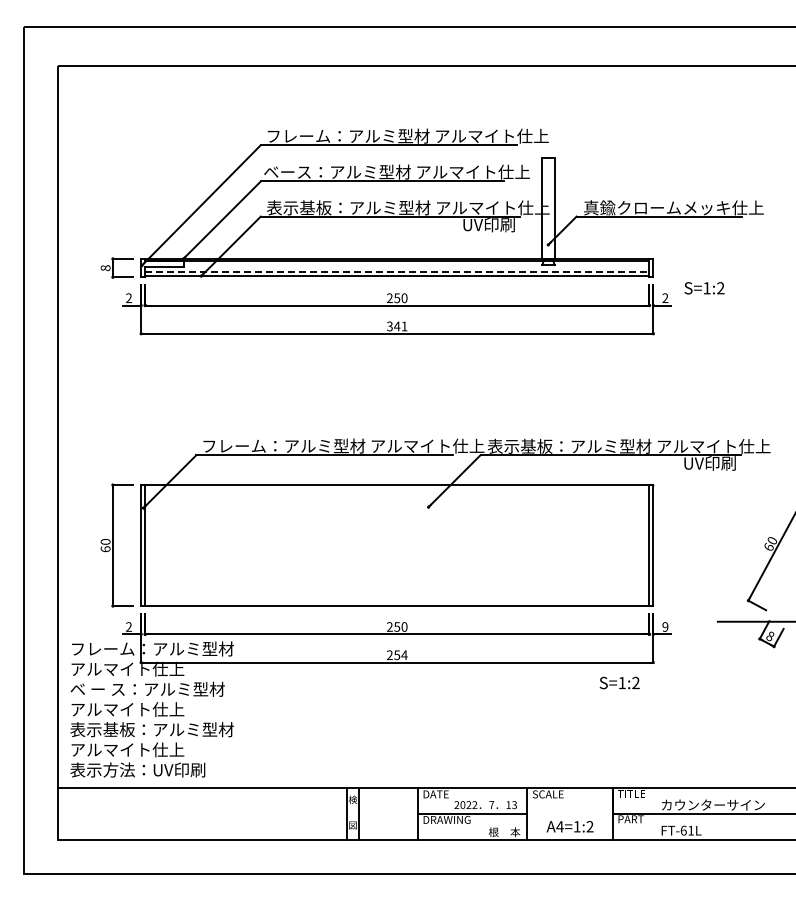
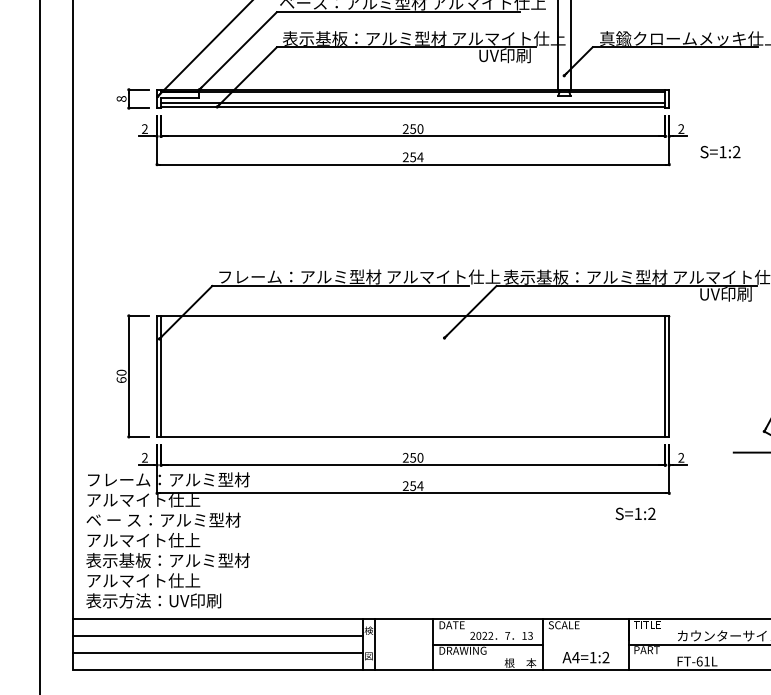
line: (397, 271) -> (413, 102), dashed -> solid
text: (704, 288) -> (720, 152), moved
text: (397, 326) -> (413, 157), 341 -> 254
text: (665, 626) -> (681, 457), 9 -> 2
line: (201, 805) -> (217, 636), added
line: (201, 822) -> (217, 653), added

